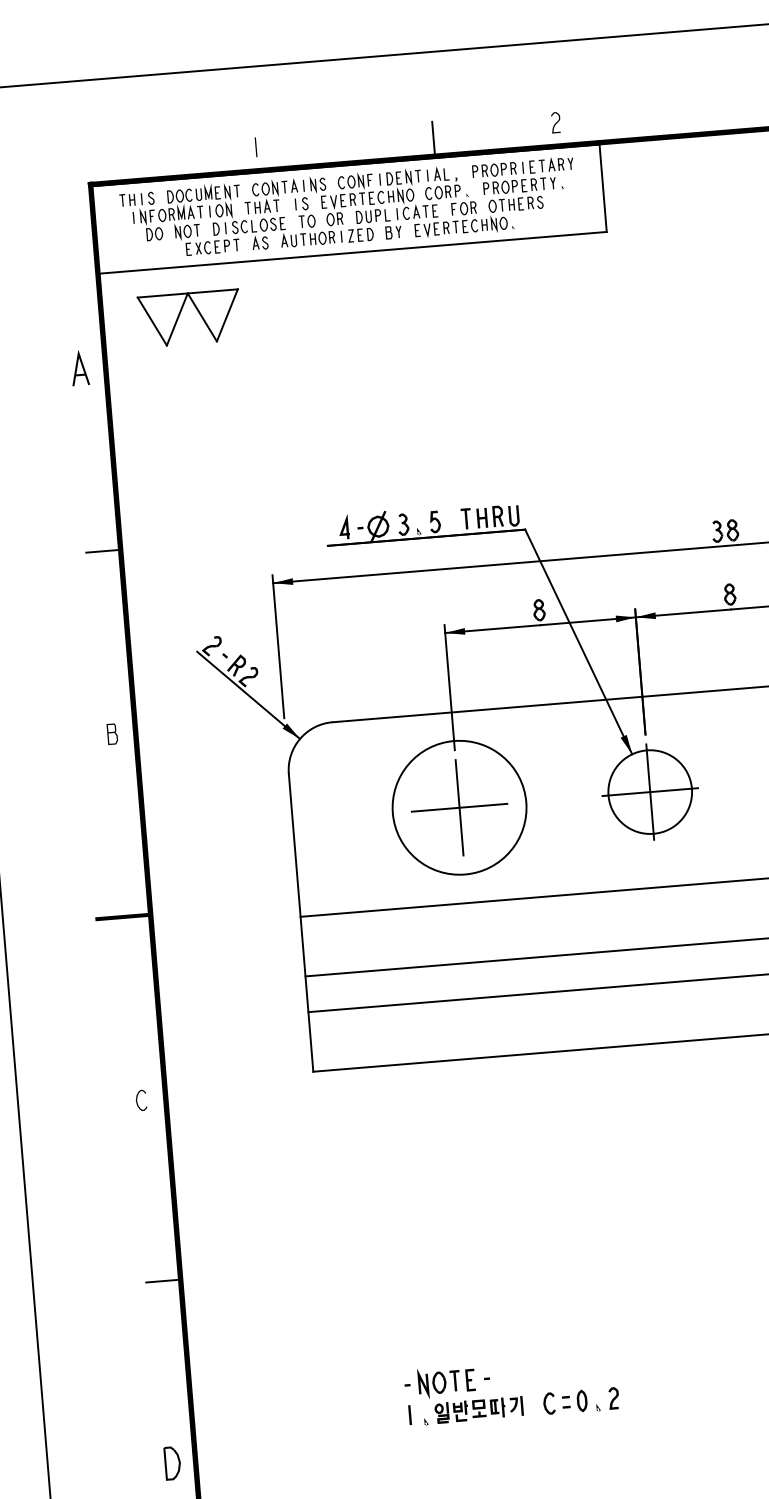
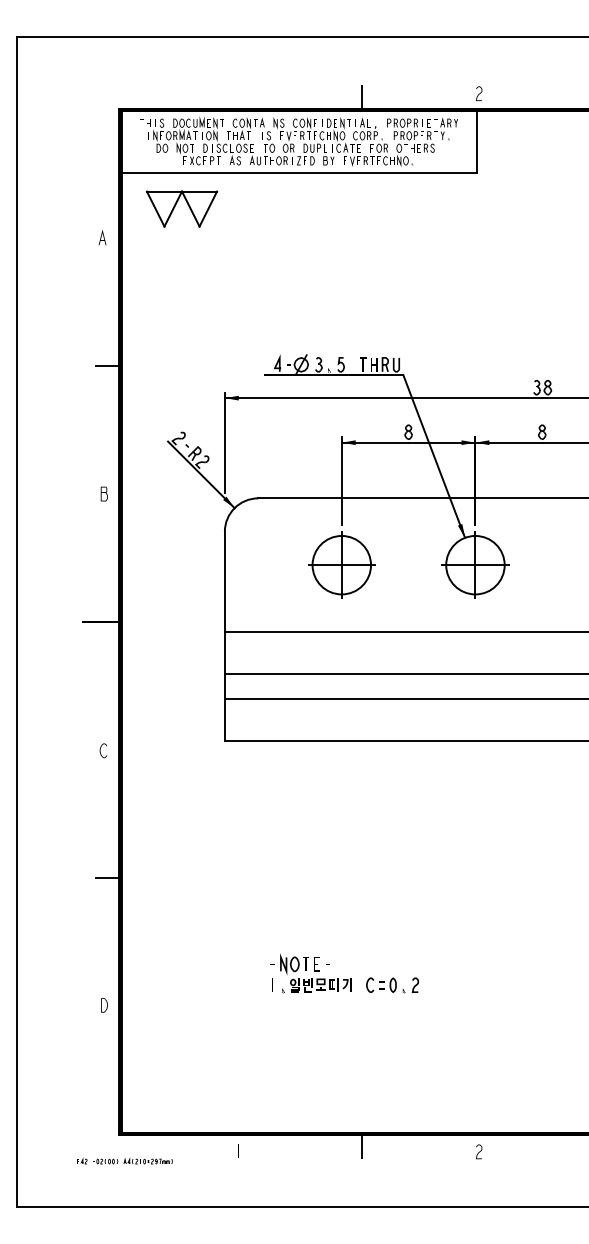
curve: (556, 122) -> (479, 93), moved
part: (79, 368) -> (102, 237), size x0.62
circle: (459, 806) -> (341, 564), size x0.62
part: (172, 1463) -> (104, 1005), size x0.62

